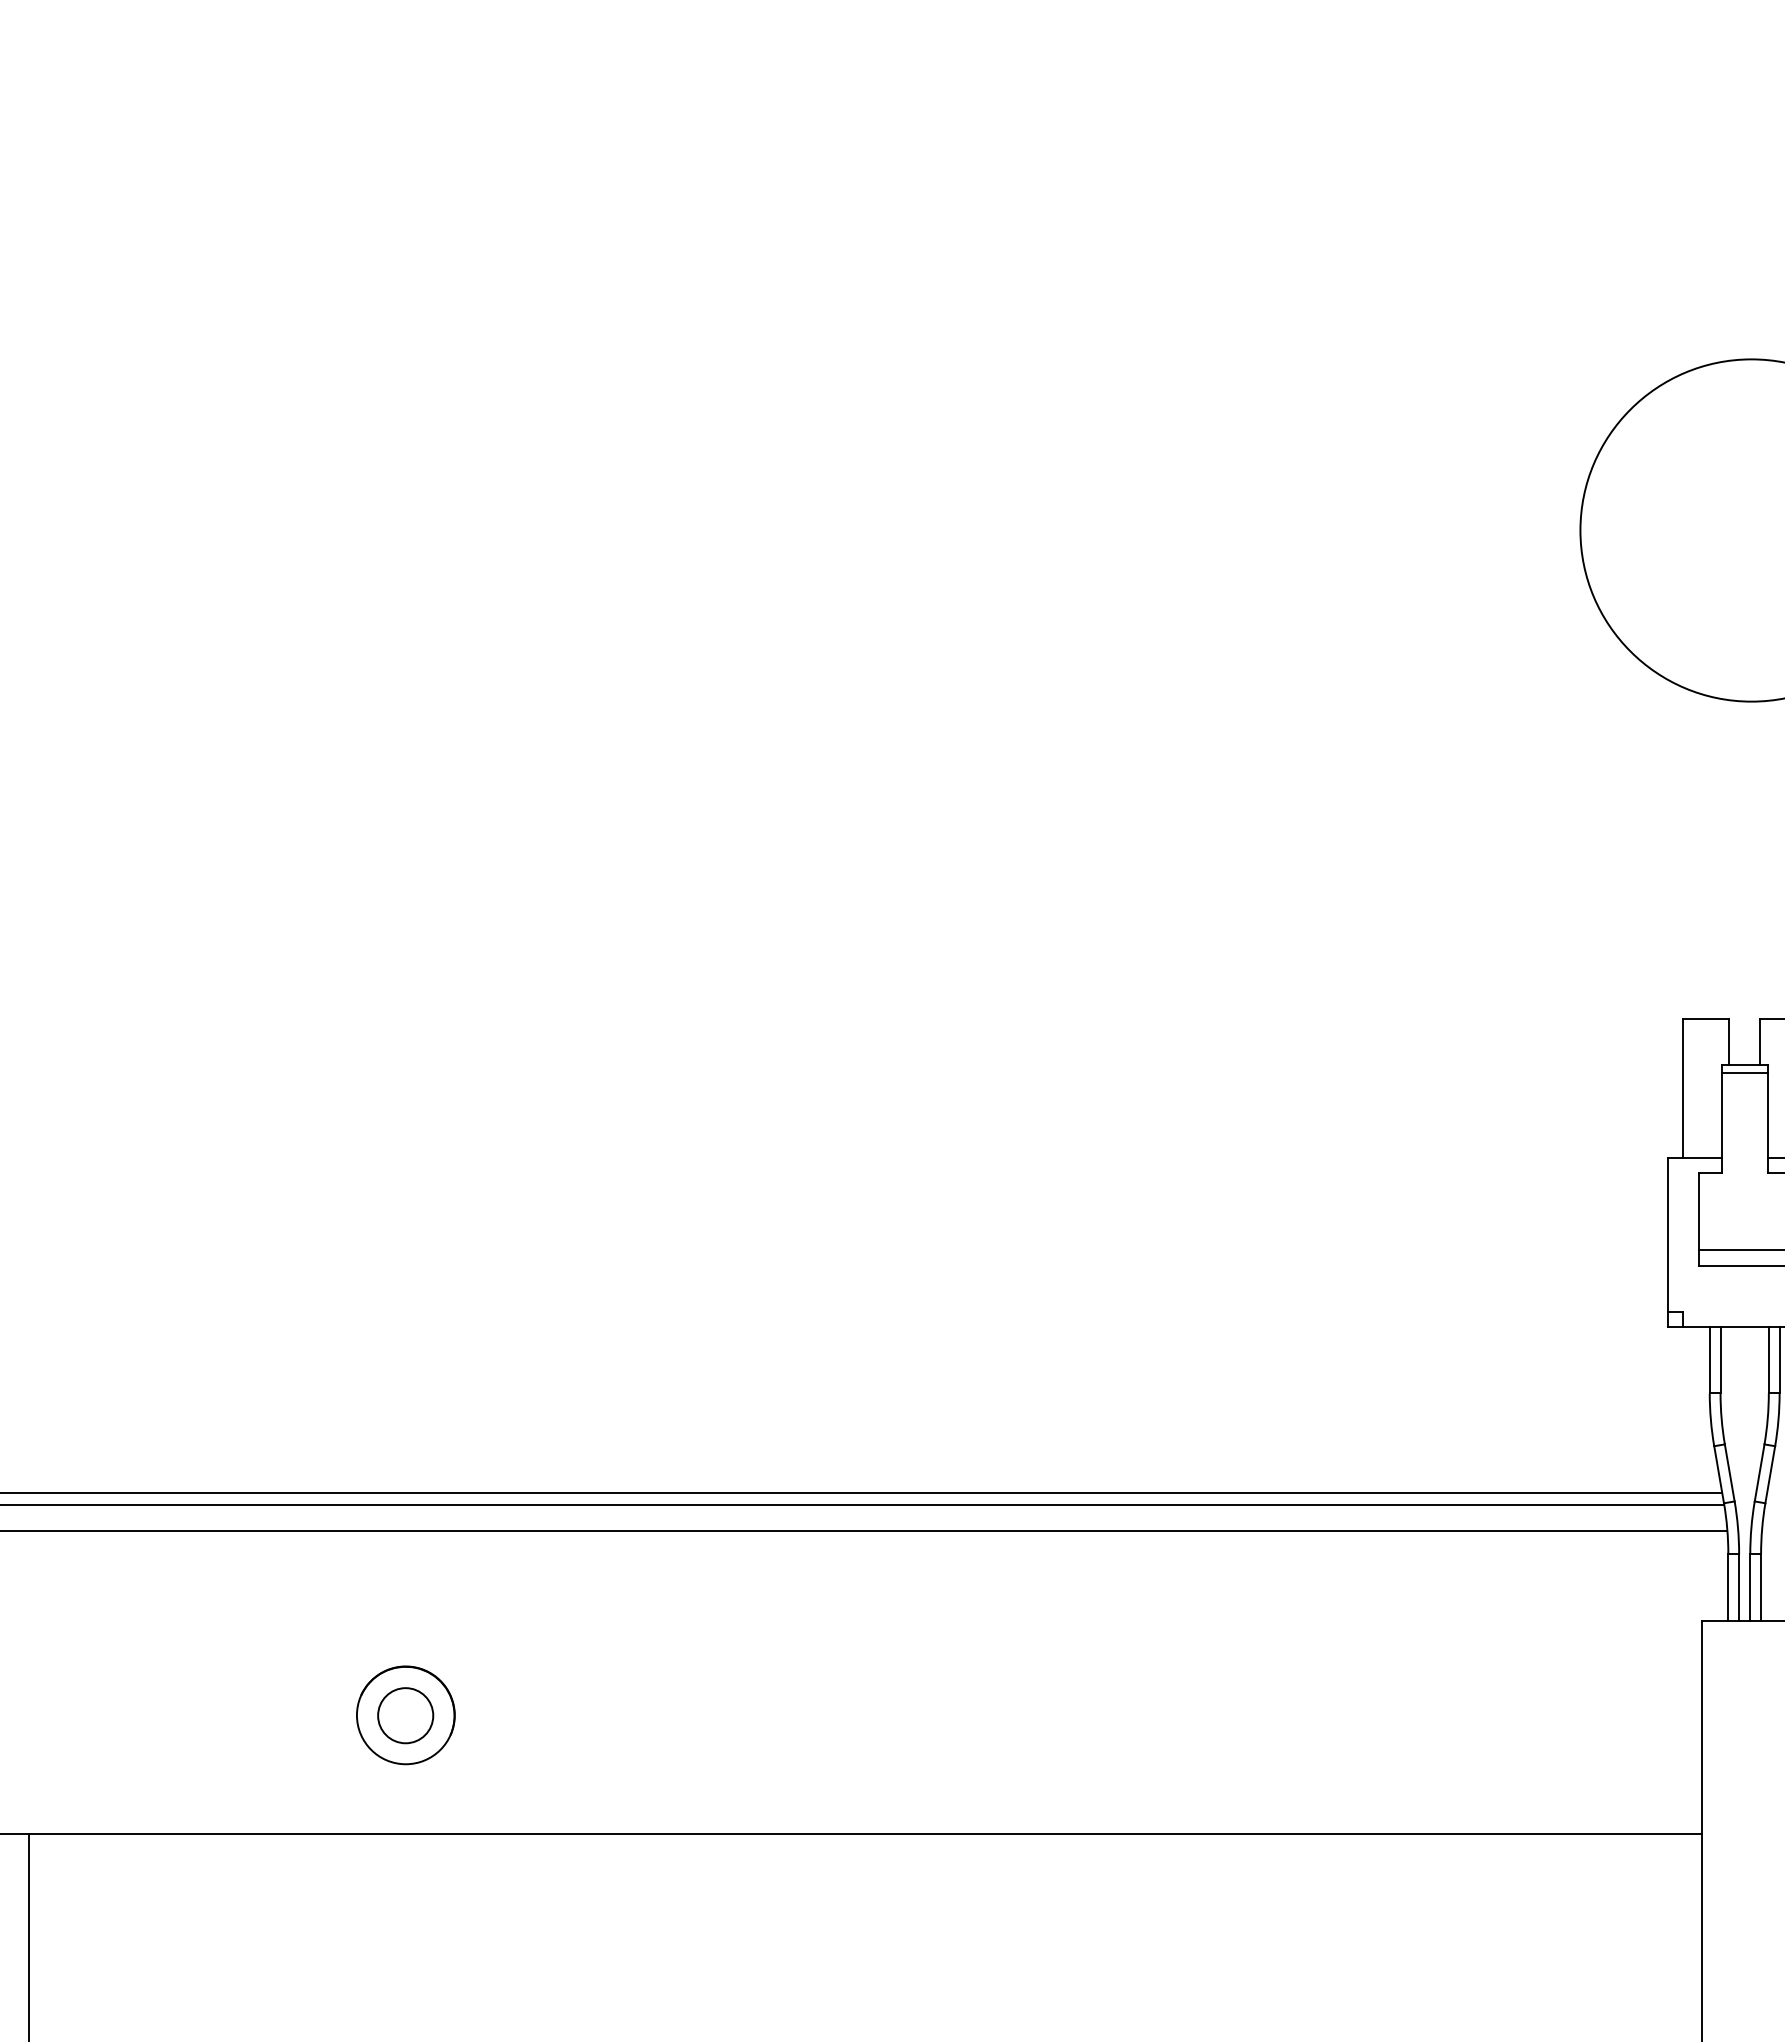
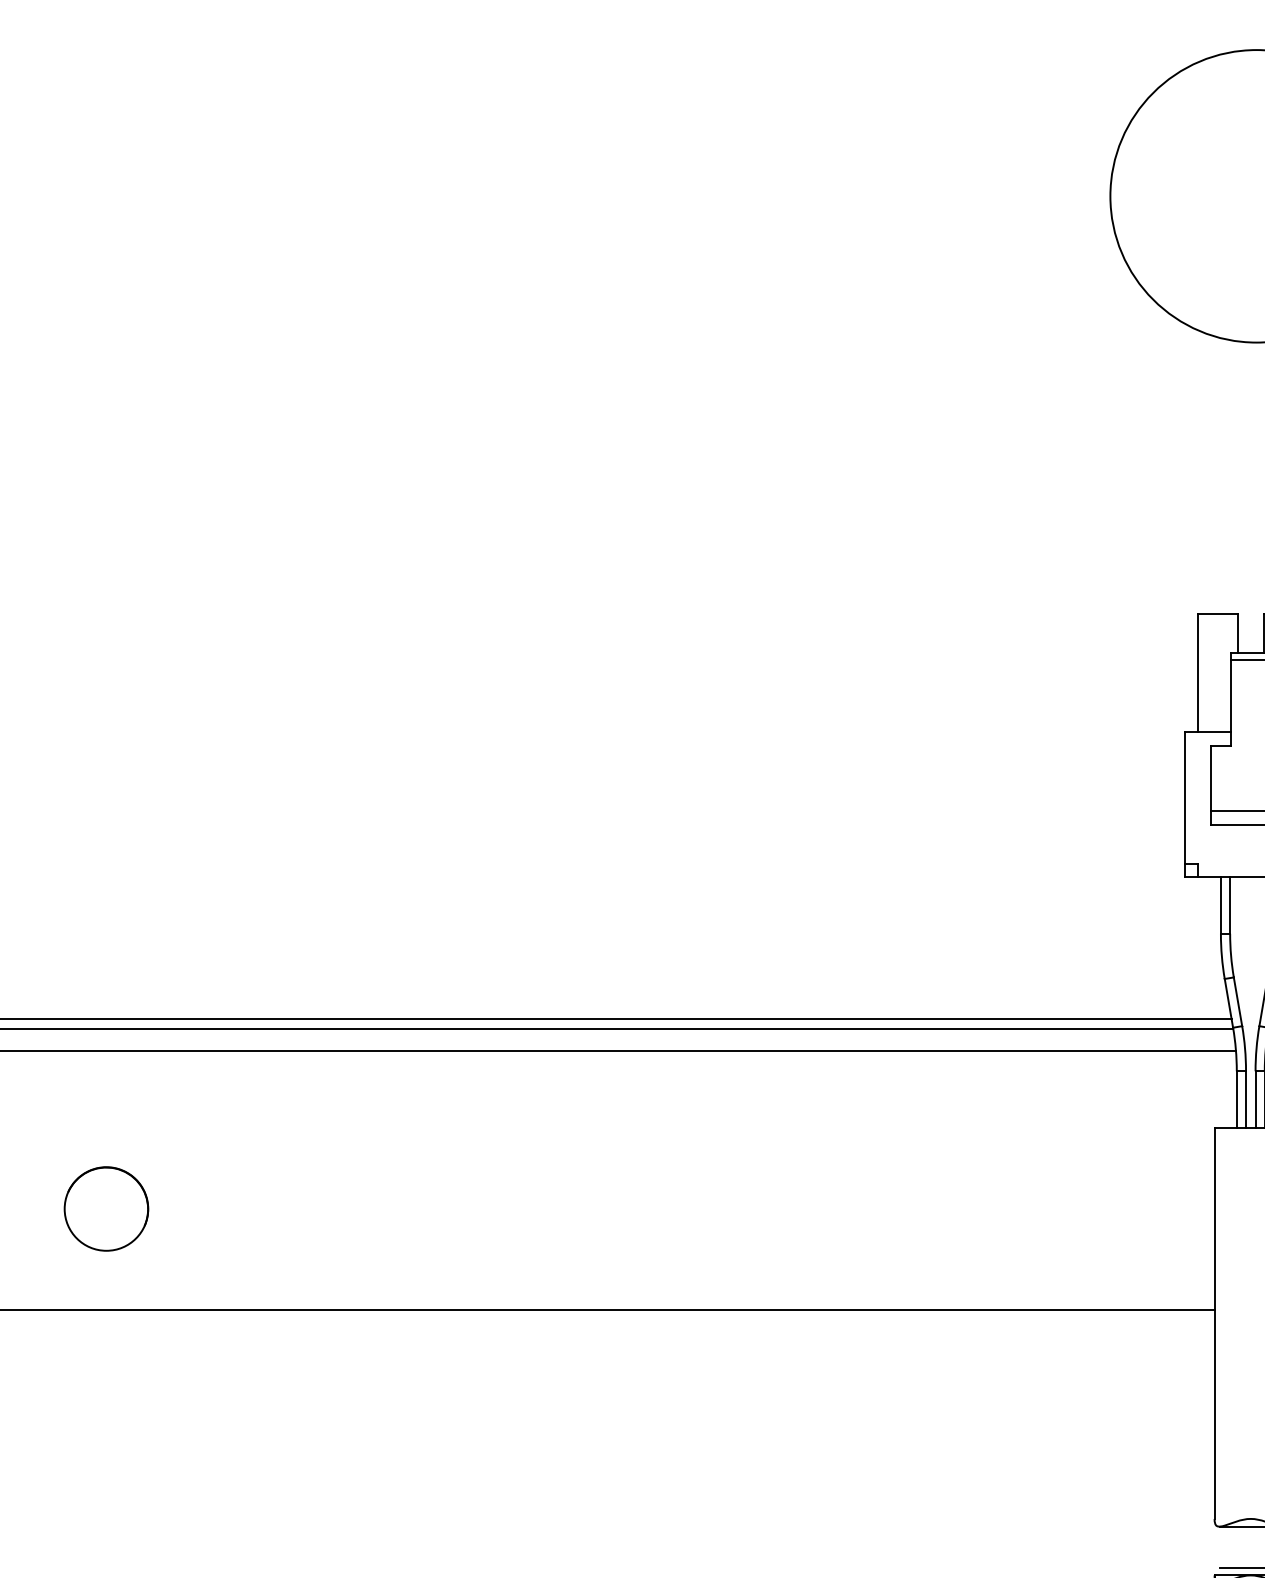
part: (405, 1715) -> (106, 1209), removed

